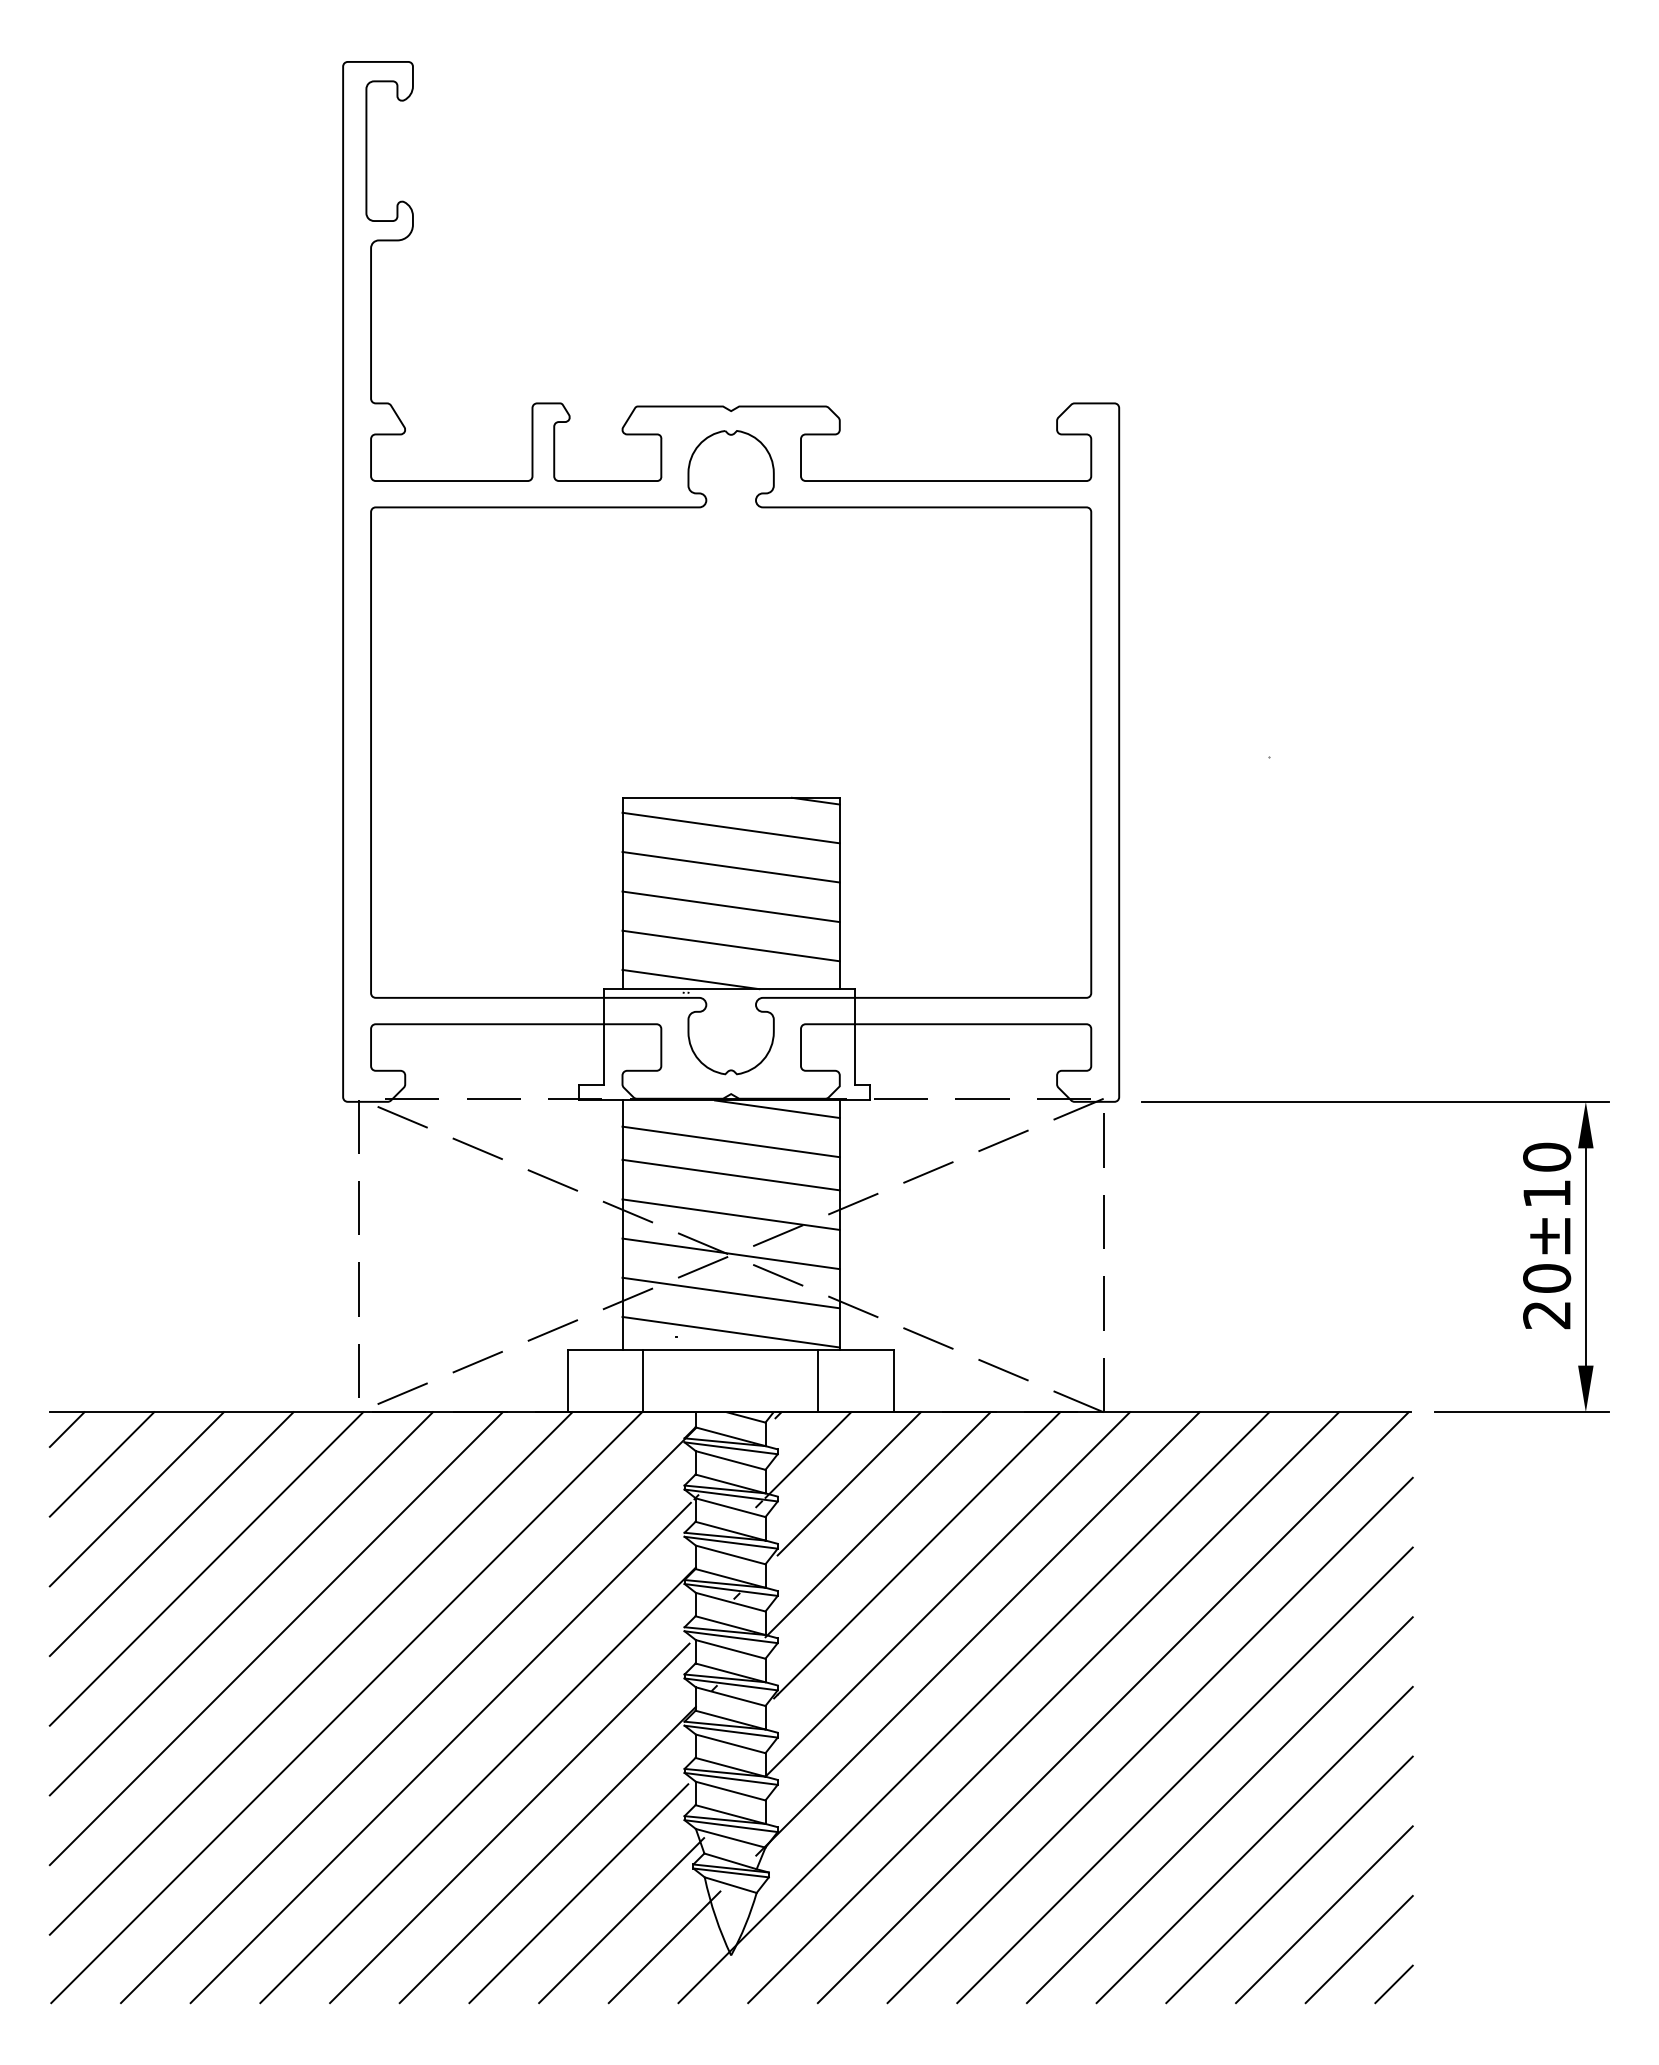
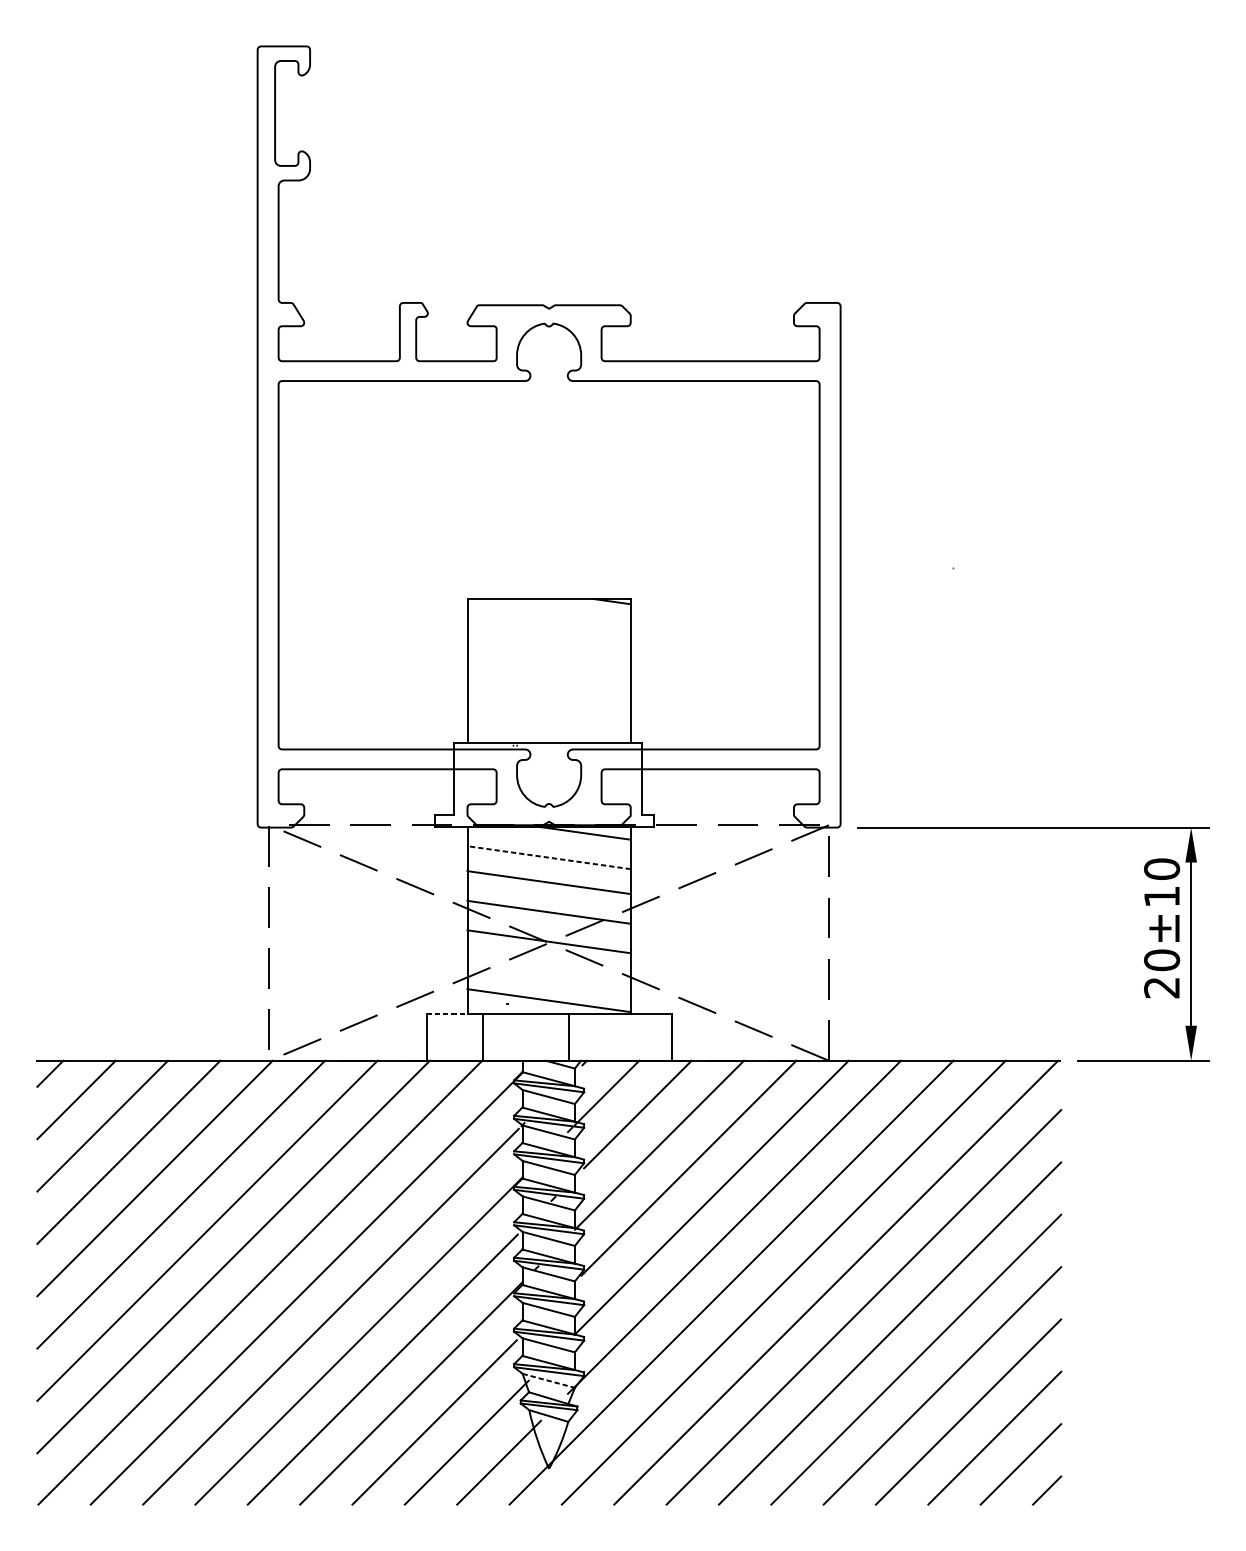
line: (730, 827) -> (548, 621), removed
line: (730, 866) -> (548, 650), removed
line: (730, 906) -> (548, 680), removed
line: (730, 945) -> (548, 710), removed
line: (690, 979) -> (518, 735), removed
line: (731, 1141) -> (549, 857), solid -> dashed
line: (730, 1292) -> (548, 970), removed
line: (595, 1350) -> (447, 1014), solid -> dashed
line: (818, 1381) -> (568, 1037), moved
line: (731, 1838) -> (549, 1380), solid -> dashed

